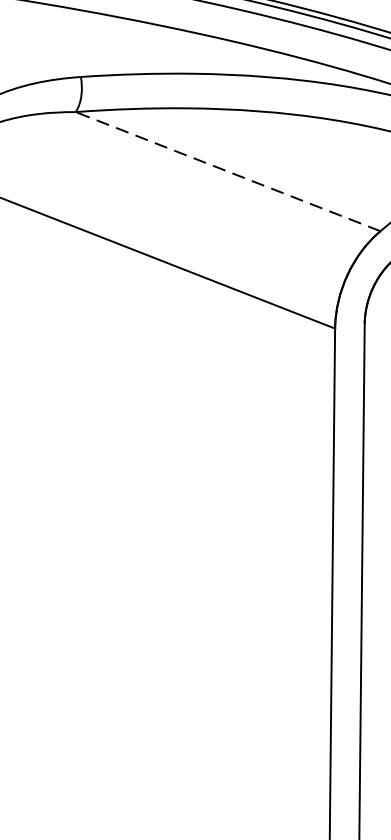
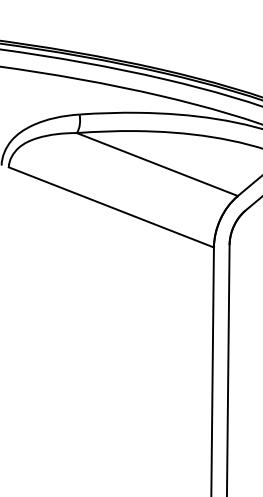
line: (226, 171) -> (156, 164), dashed -> solid

